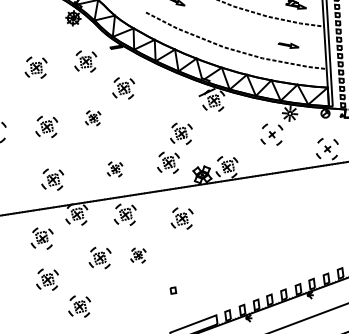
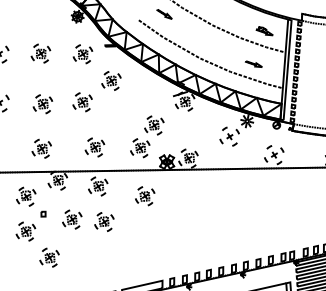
part: (93, 118) -> (82, 102), size x1.43
part: (114, 169) -> (94, 147), size x1.43
part: (138, 255) -> (104, 221), size x1.43
part: (173, 289) -> (43, 213), moved

